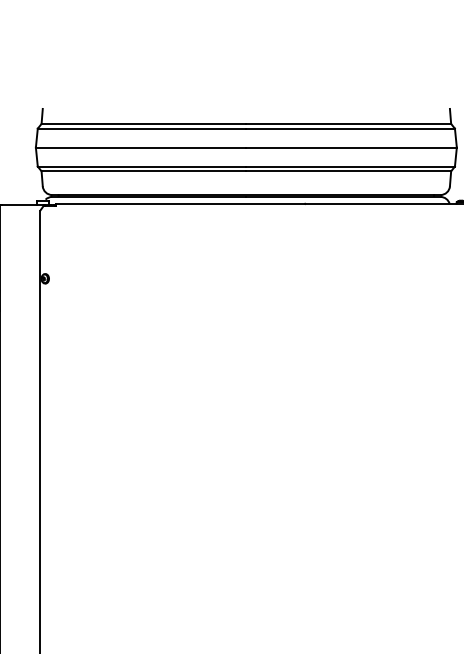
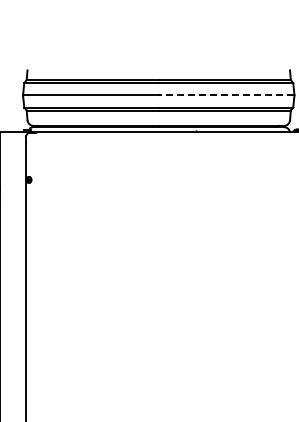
line: (351, 147) -> (226, 95), solid -> dashed

